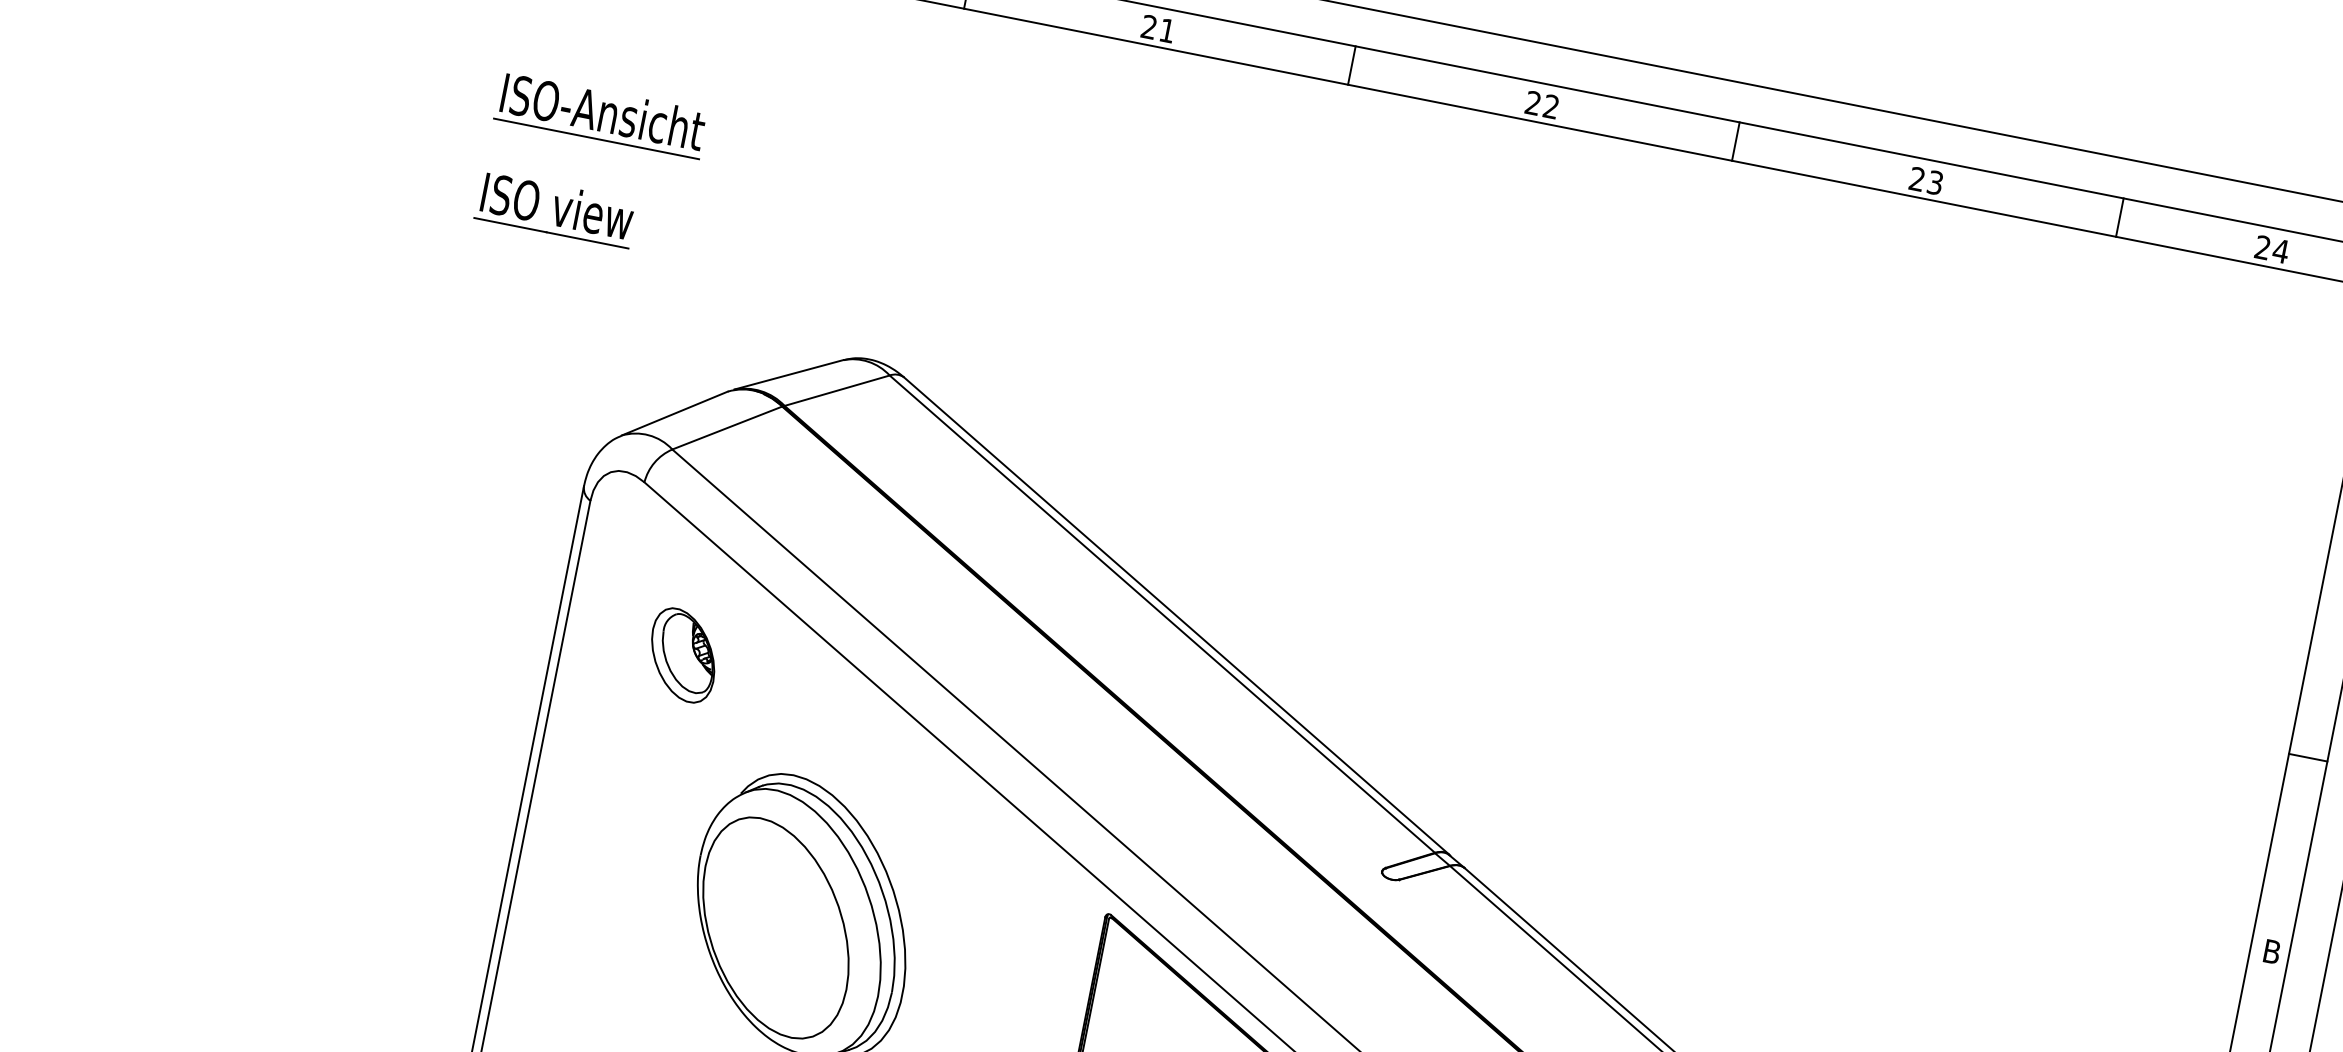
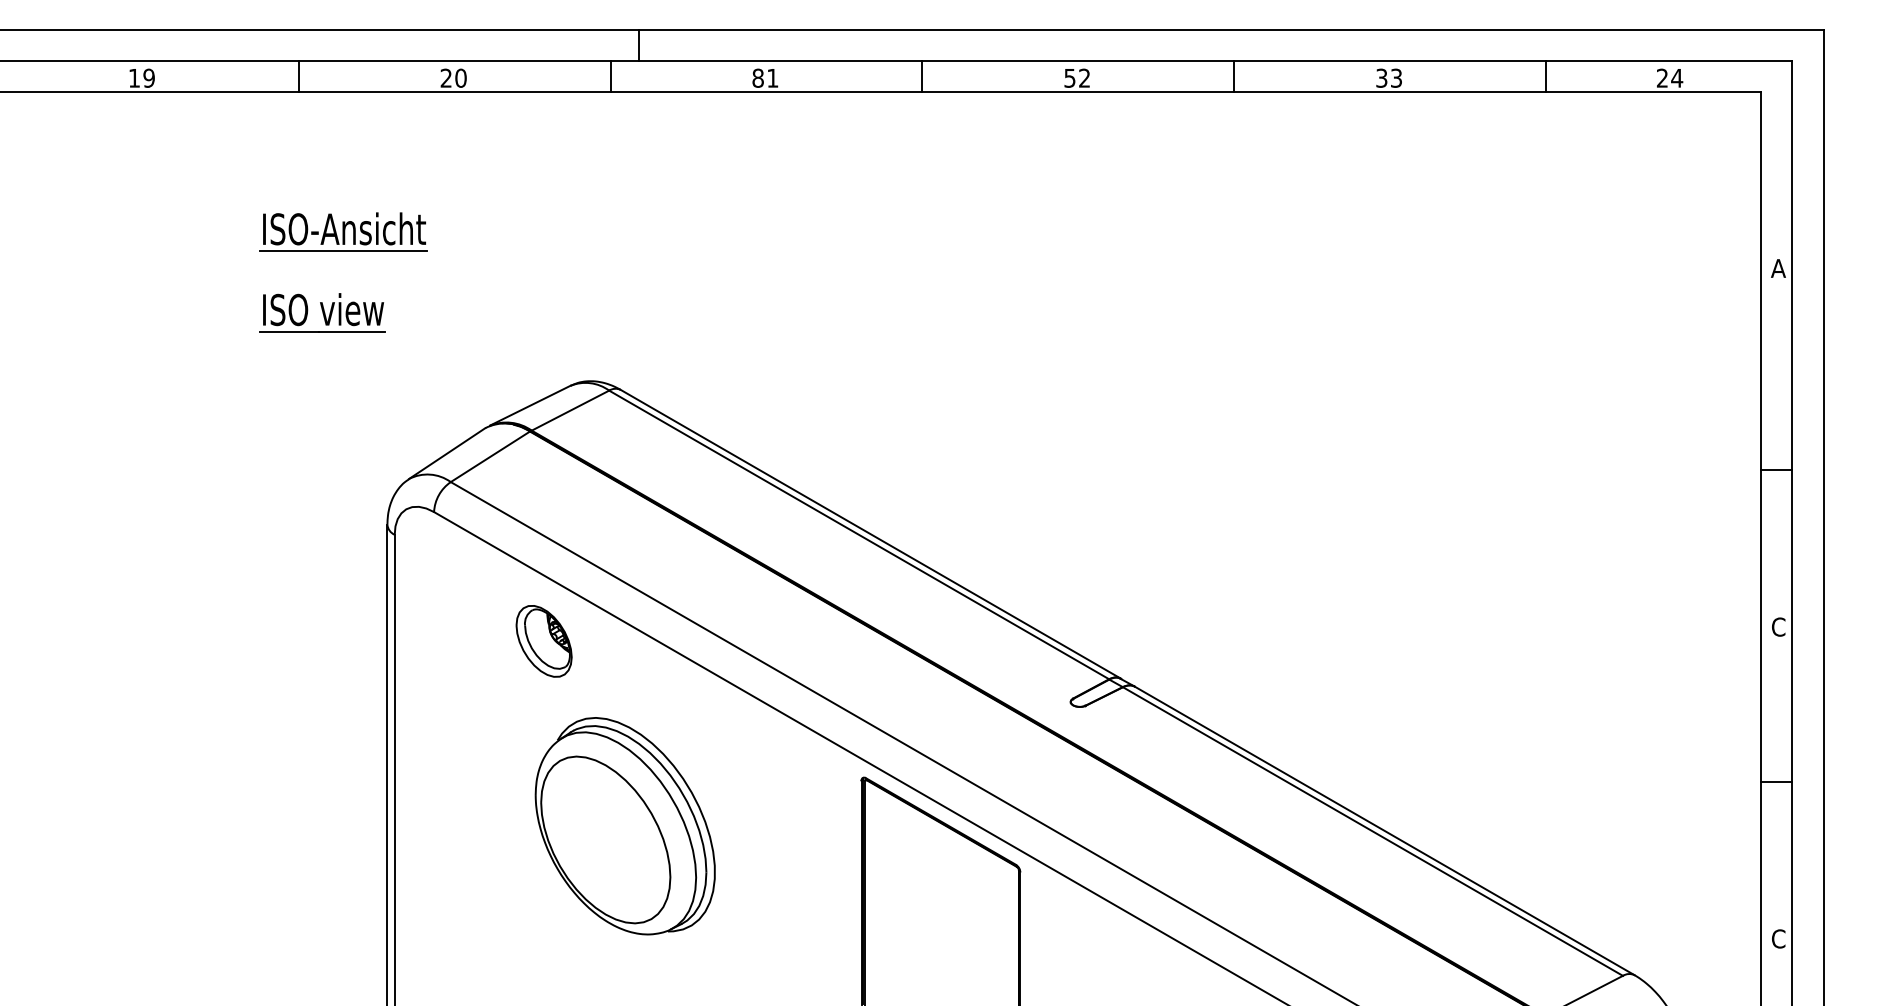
text: (1148, 26) -> (757, 77), 21 -> 81
text: (1532, 102) -> (1069, 77), 22 -> 52
text: (1916, 179) -> (1381, 78), 23 -> 33
part: (682, 655) -> (543, 641), moved
text: (2272, 951) -> (1778, 626), B -> C

